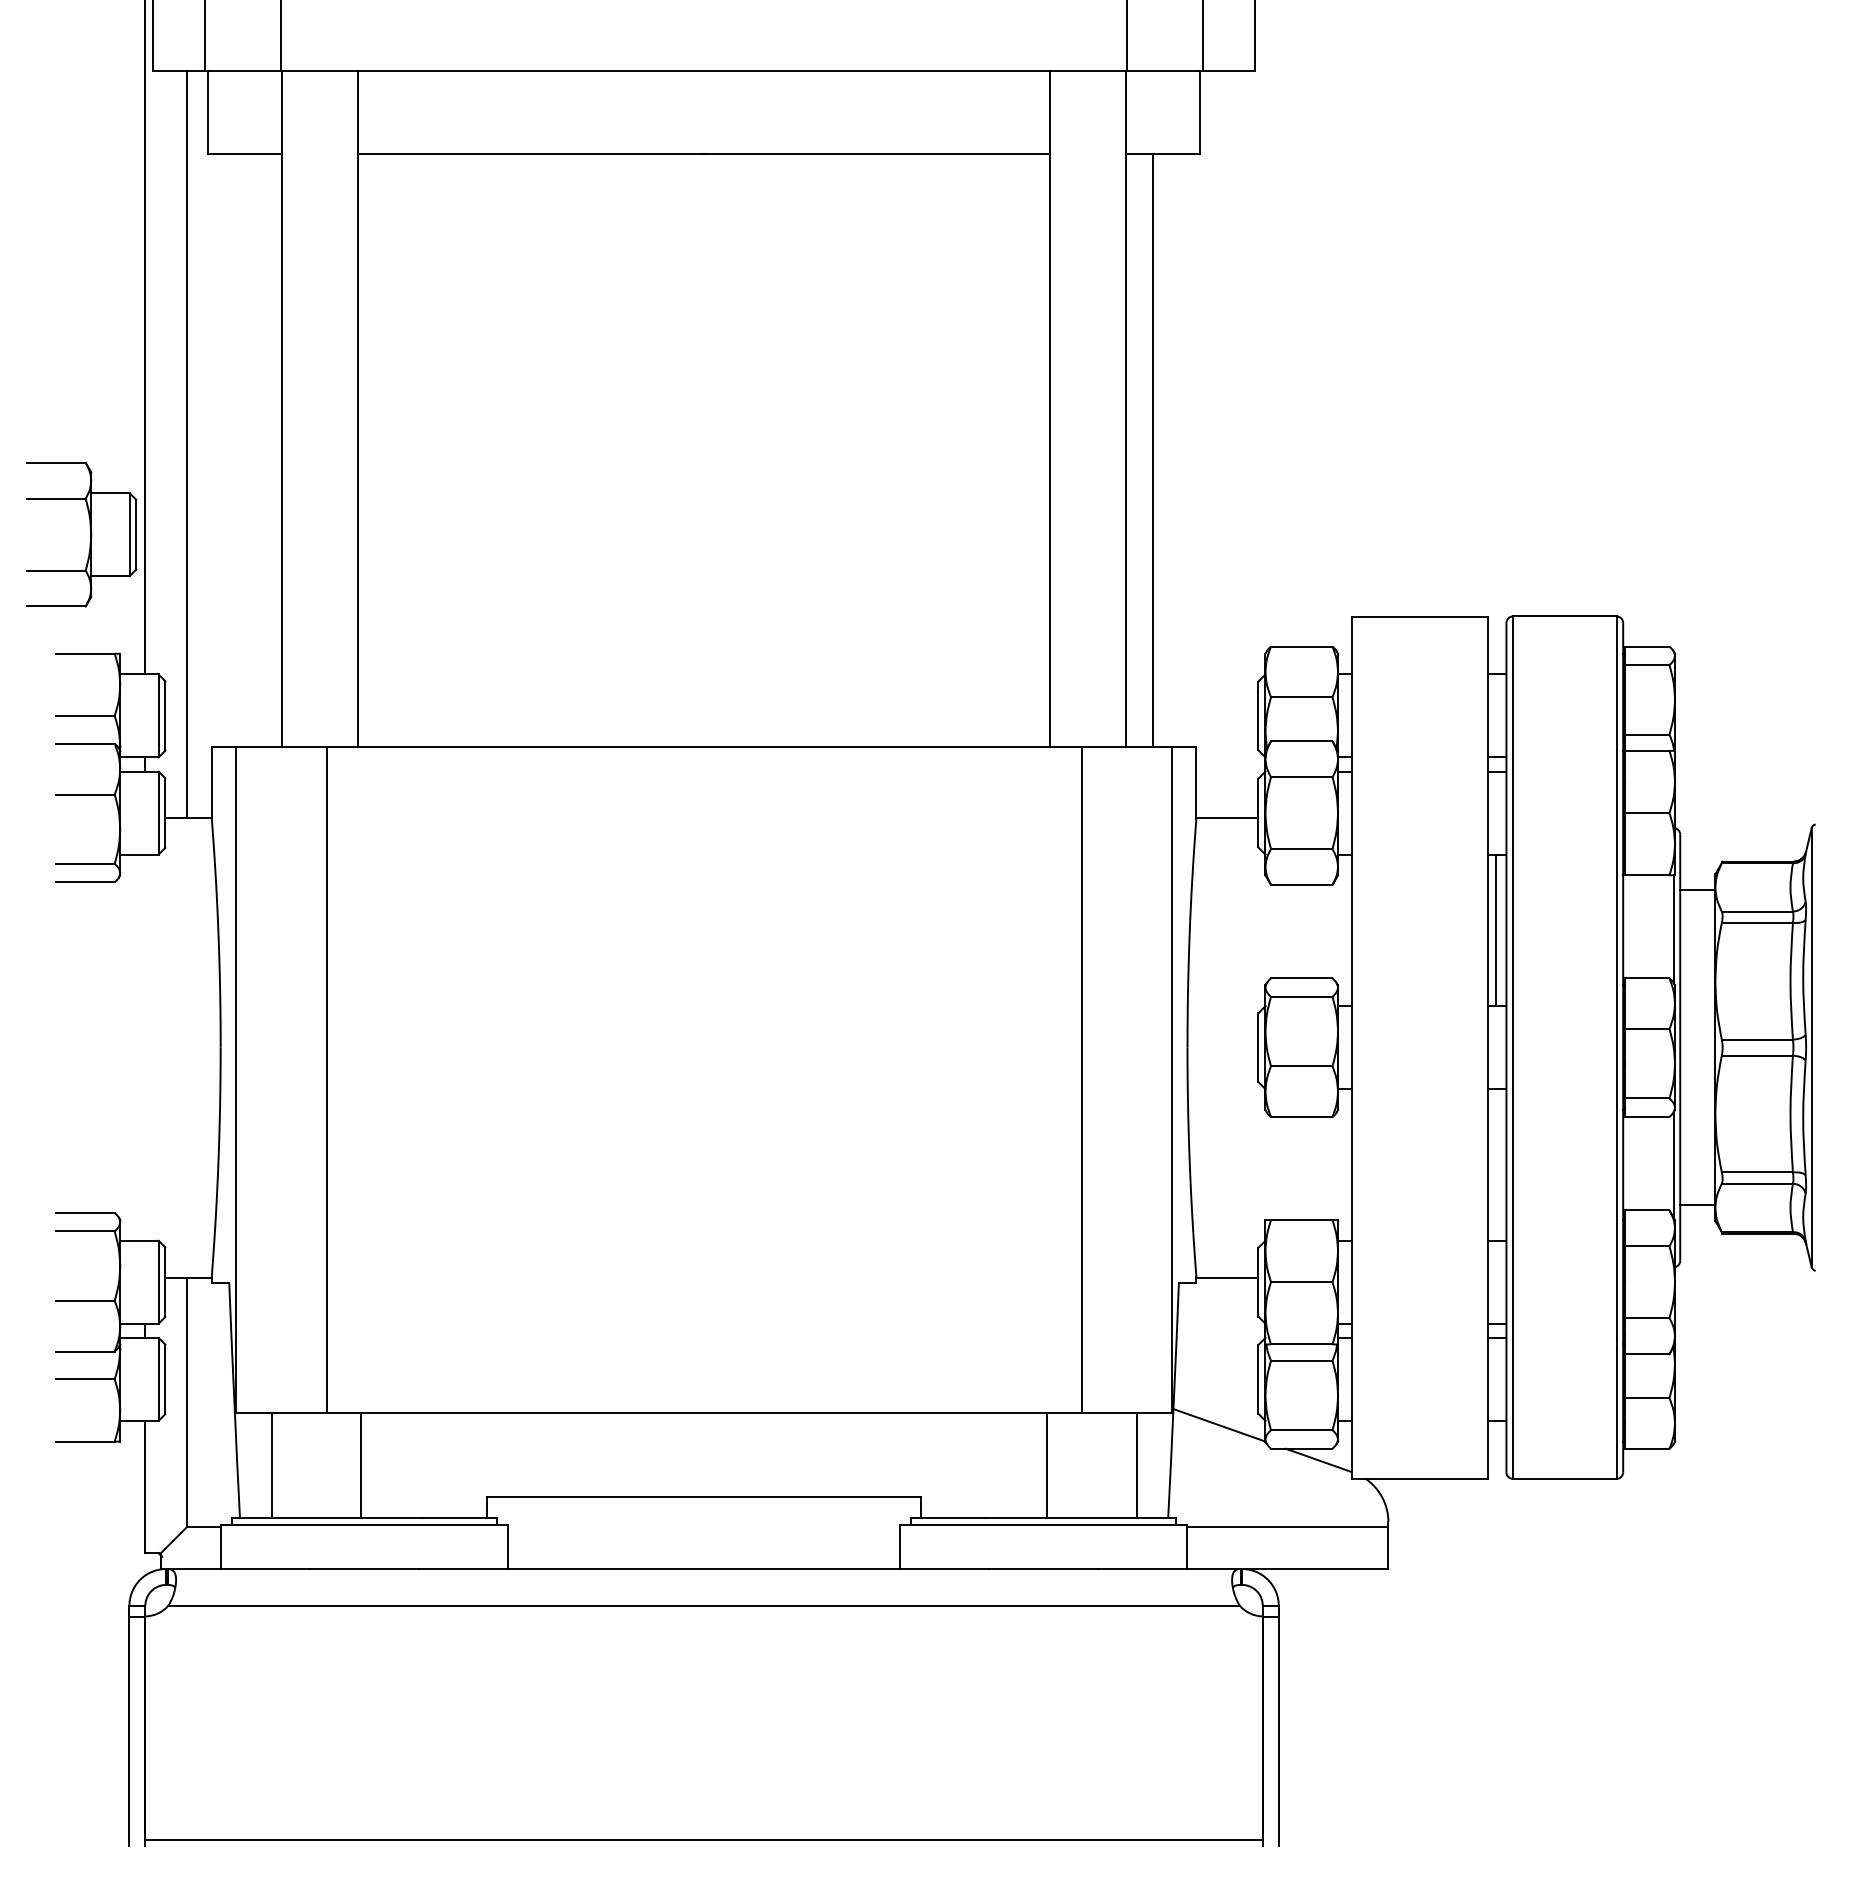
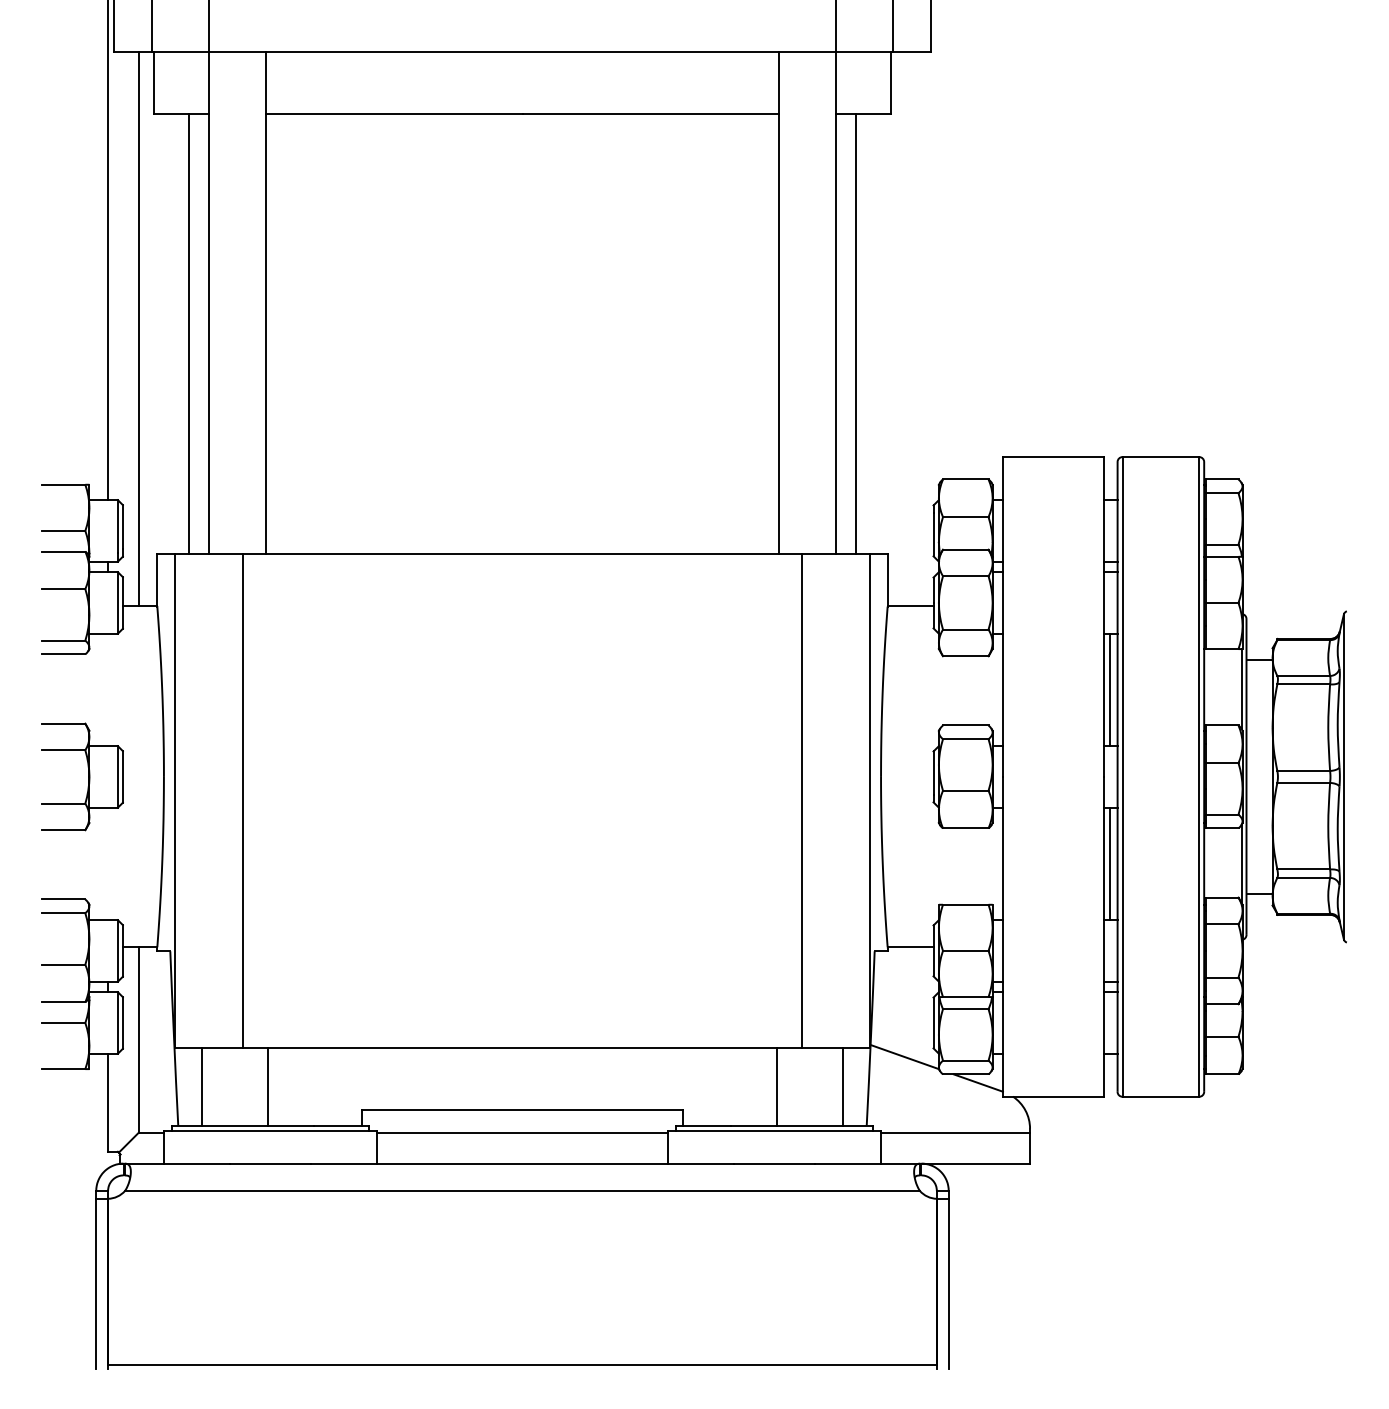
line: (254, 450) -> (189, 334), added
part: (90, 534) -> (88, 776), moved
line: (1495, 1164) -> (1109, 863), added
line: (703, 1527) -> (522, 1132), added

